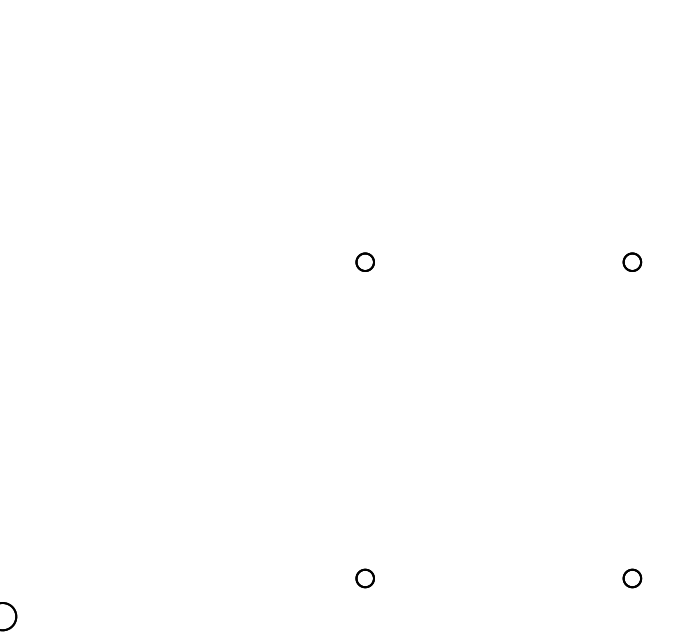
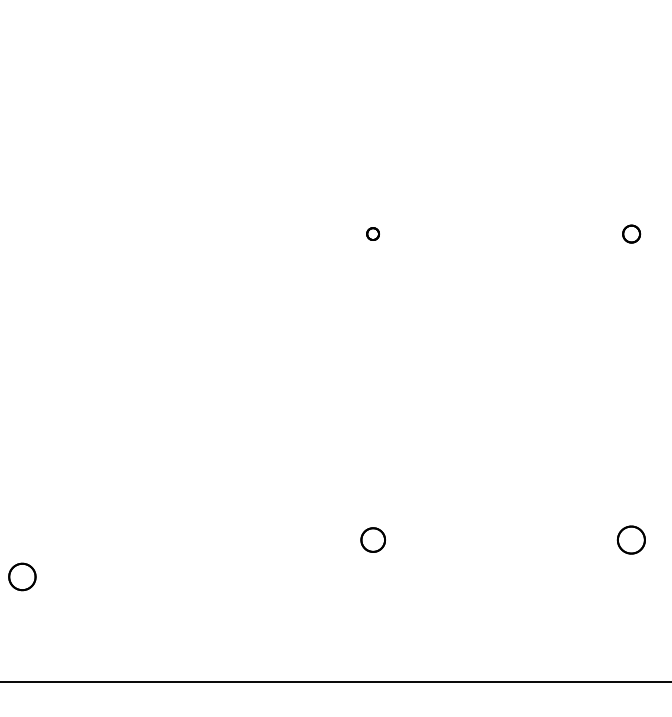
part: (364, 261) -> (372, 233), size x0.7
part: (364, 577) -> (372, 539), size x1.4
part: (632, 577) -> (631, 539), size x1.6

